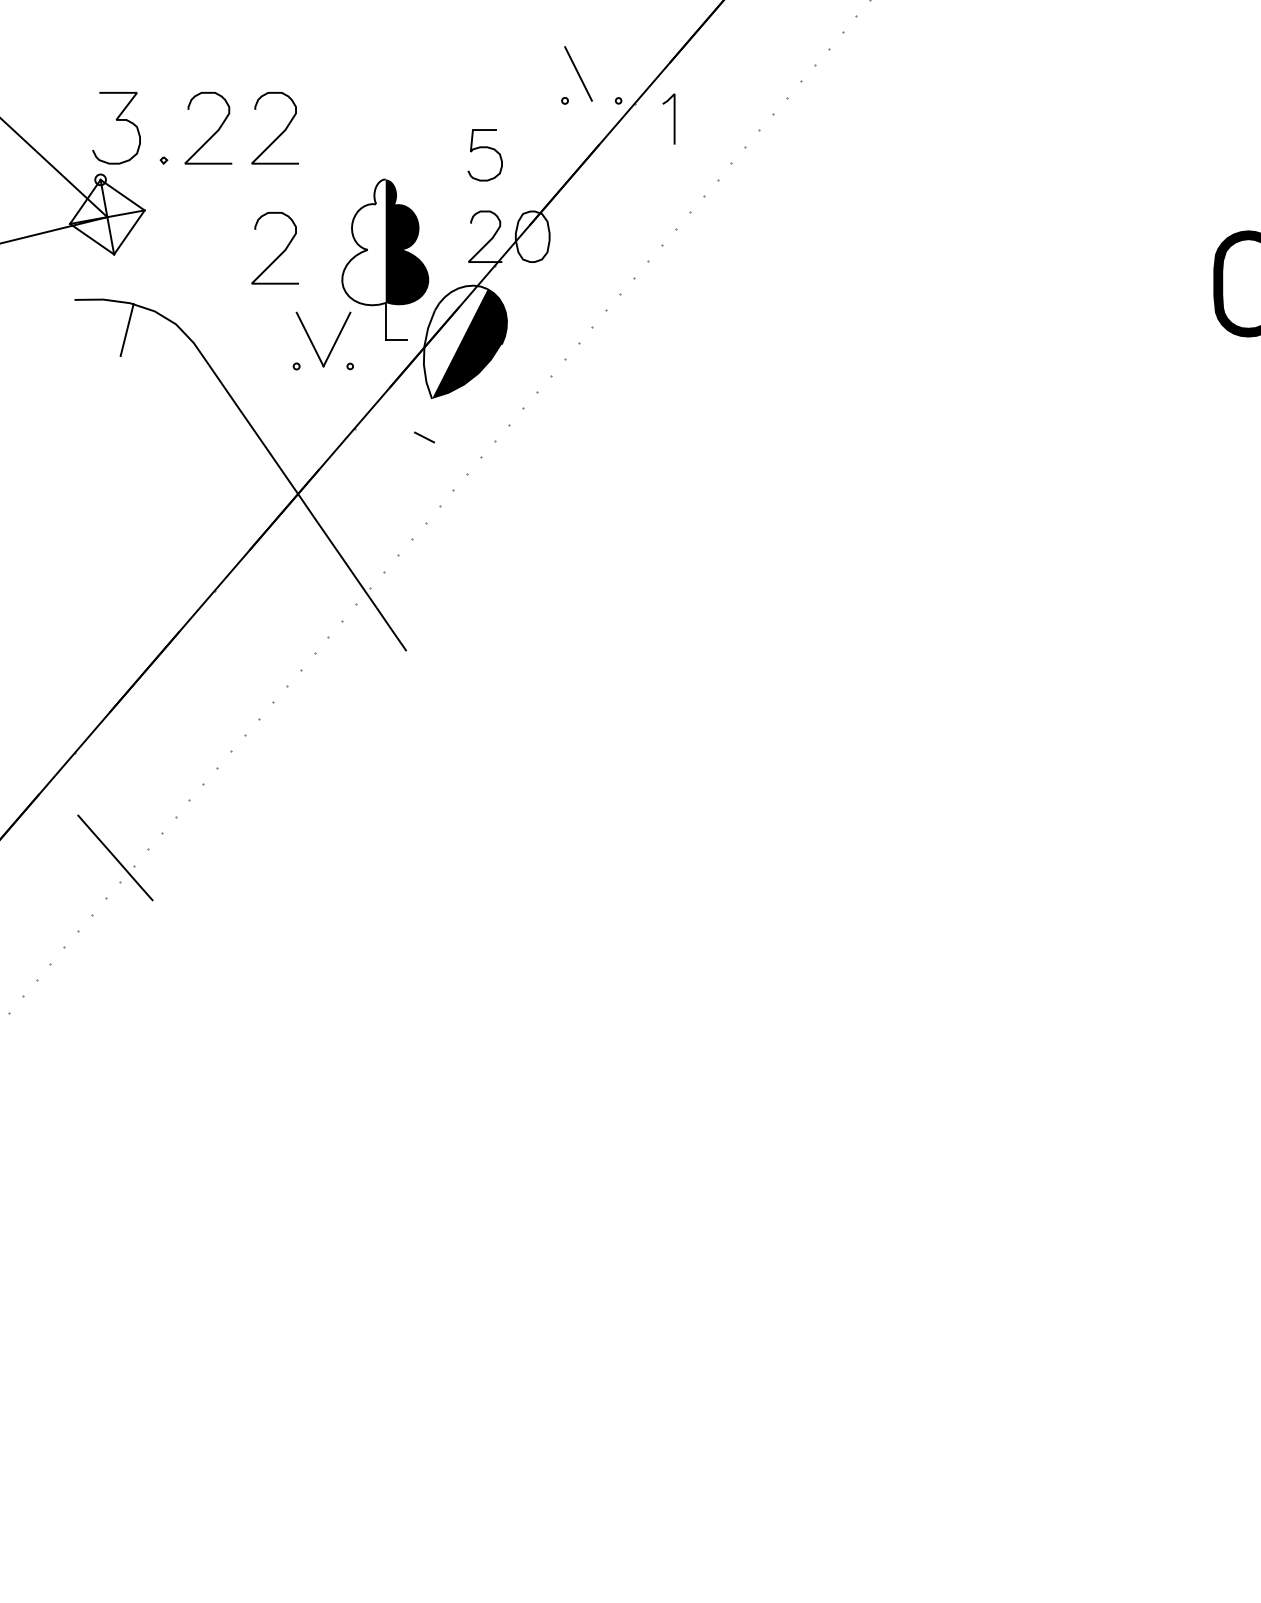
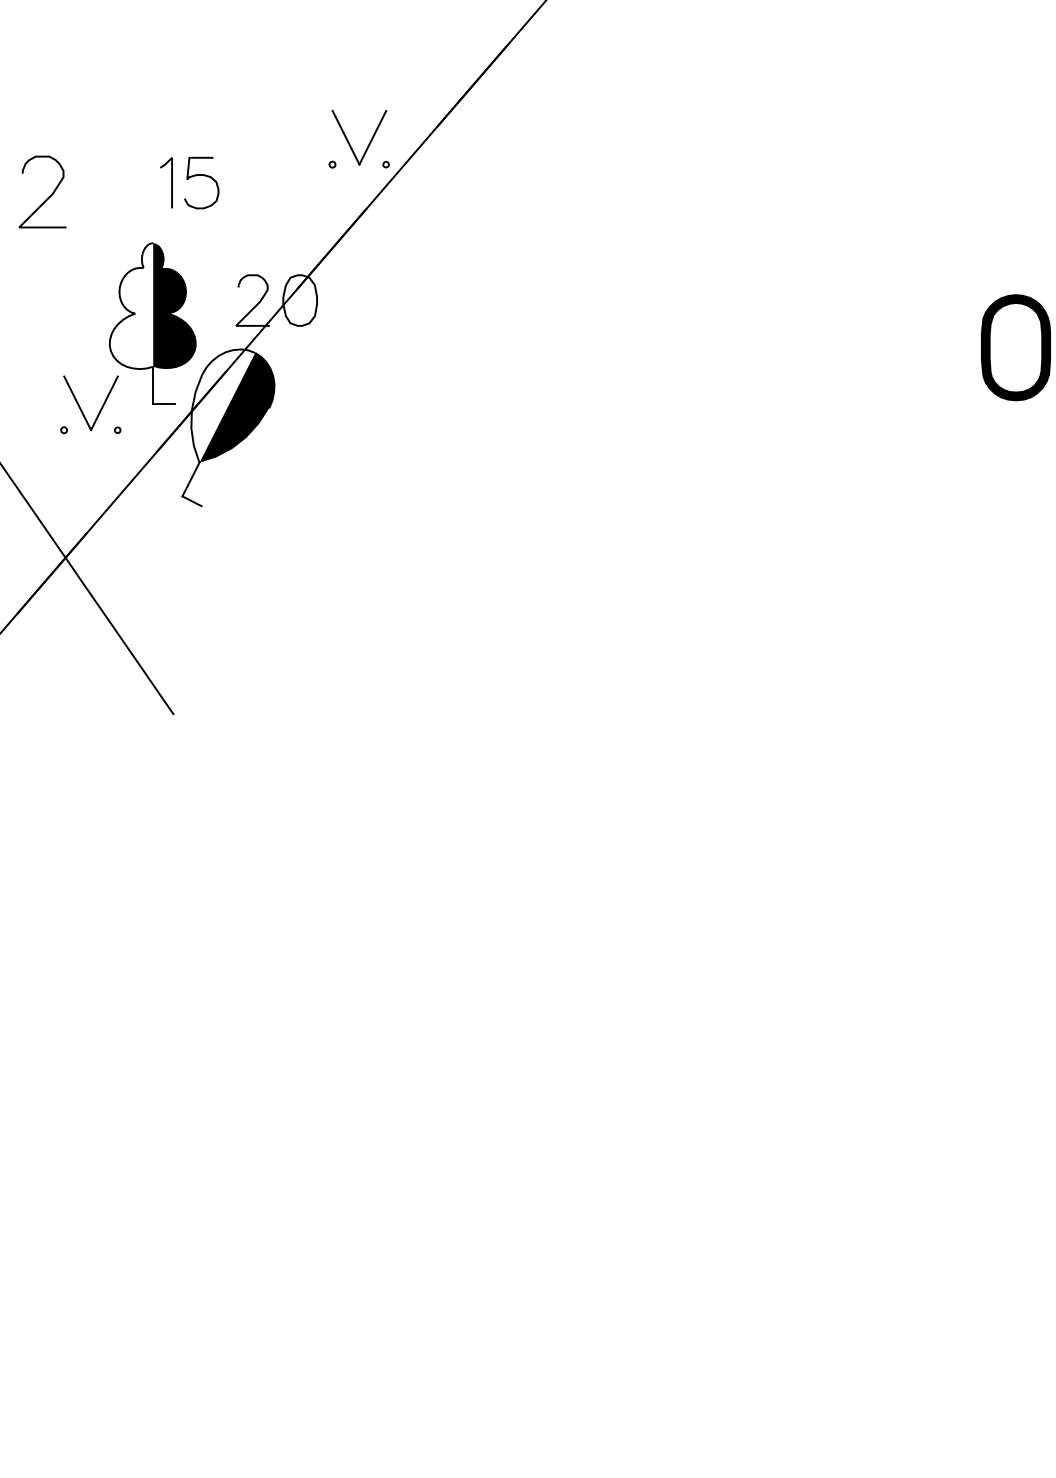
line: (604, 73) -> (371, 137), added
line: (673, 118) -> (170, 182), moved
curve: (484, 148) -> (200, 176), moved
curve: (280, 253) -> (47, 317), removed
line: (423, 415) -> (190, 479), added

